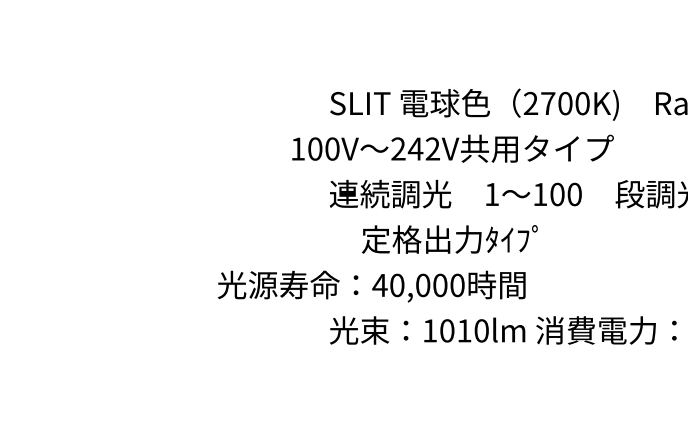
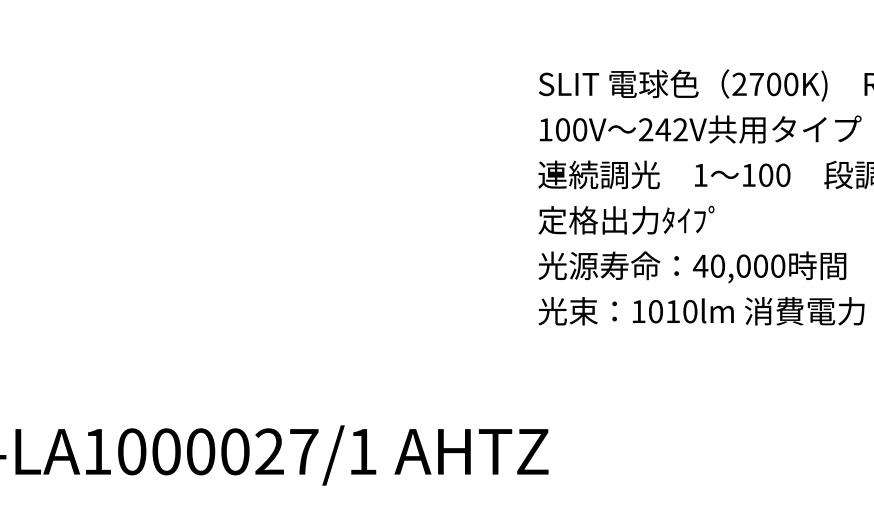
text: (452, 148) -> (700, 129), moved
text: (449, 238) -> (626, 219), moved
text: (371, 286) -> (692, 267), moved

